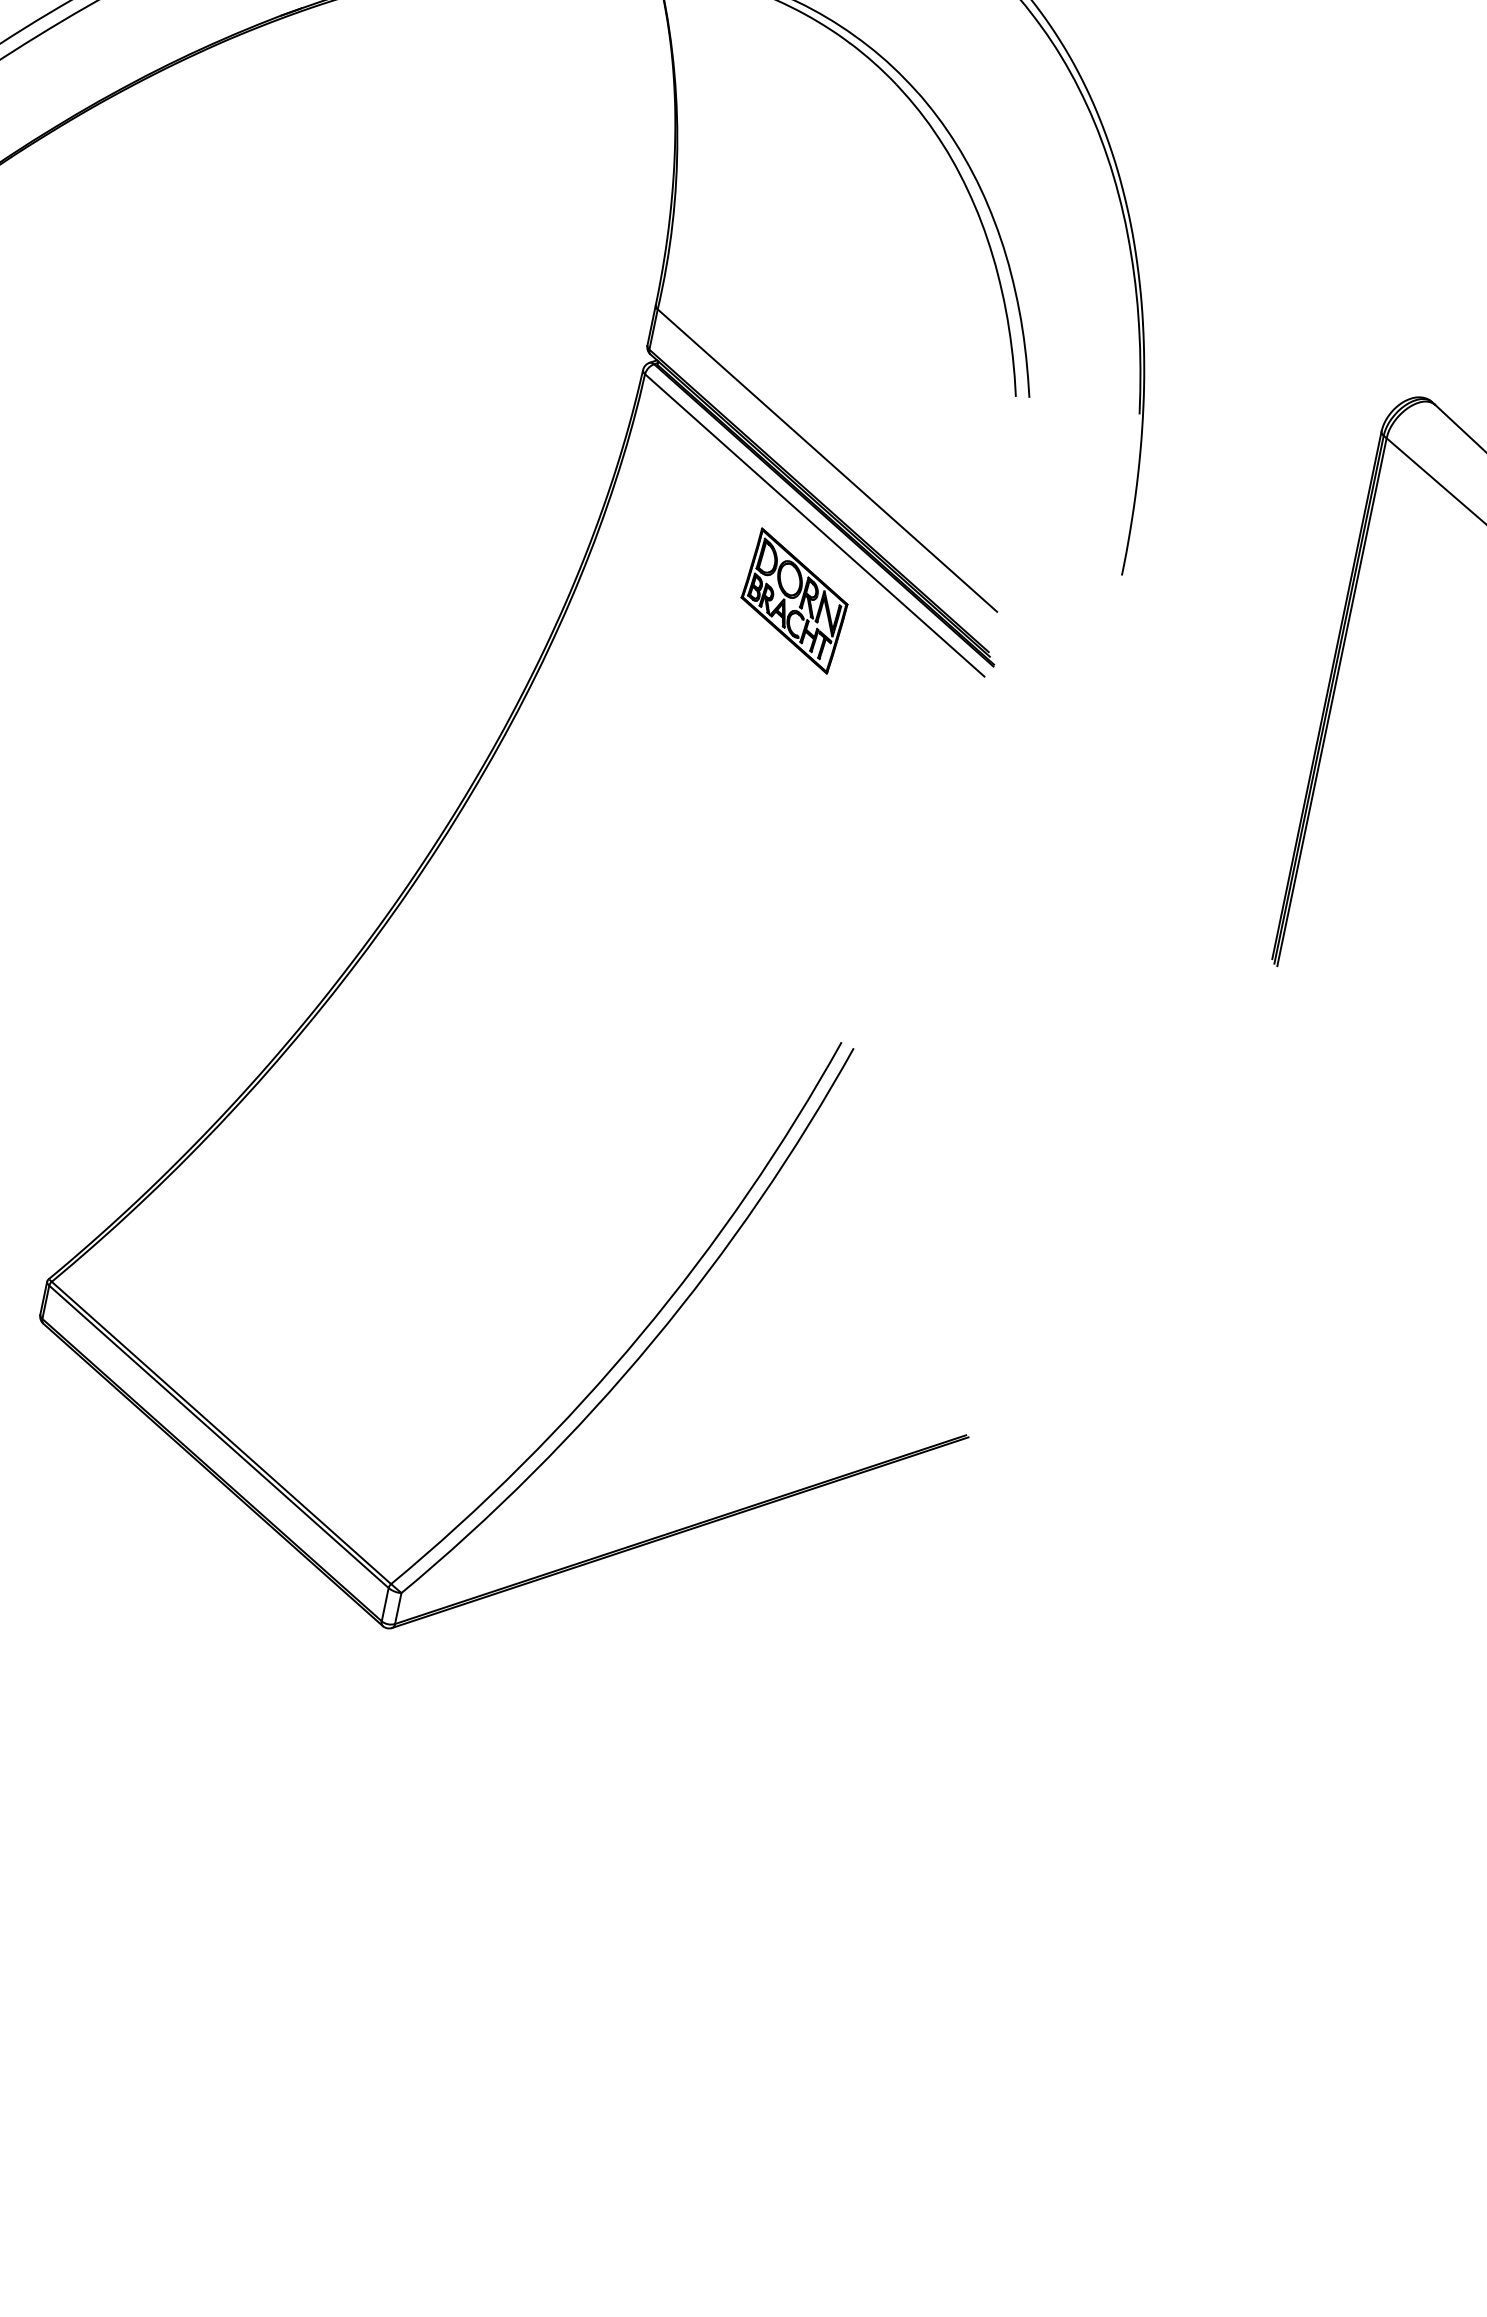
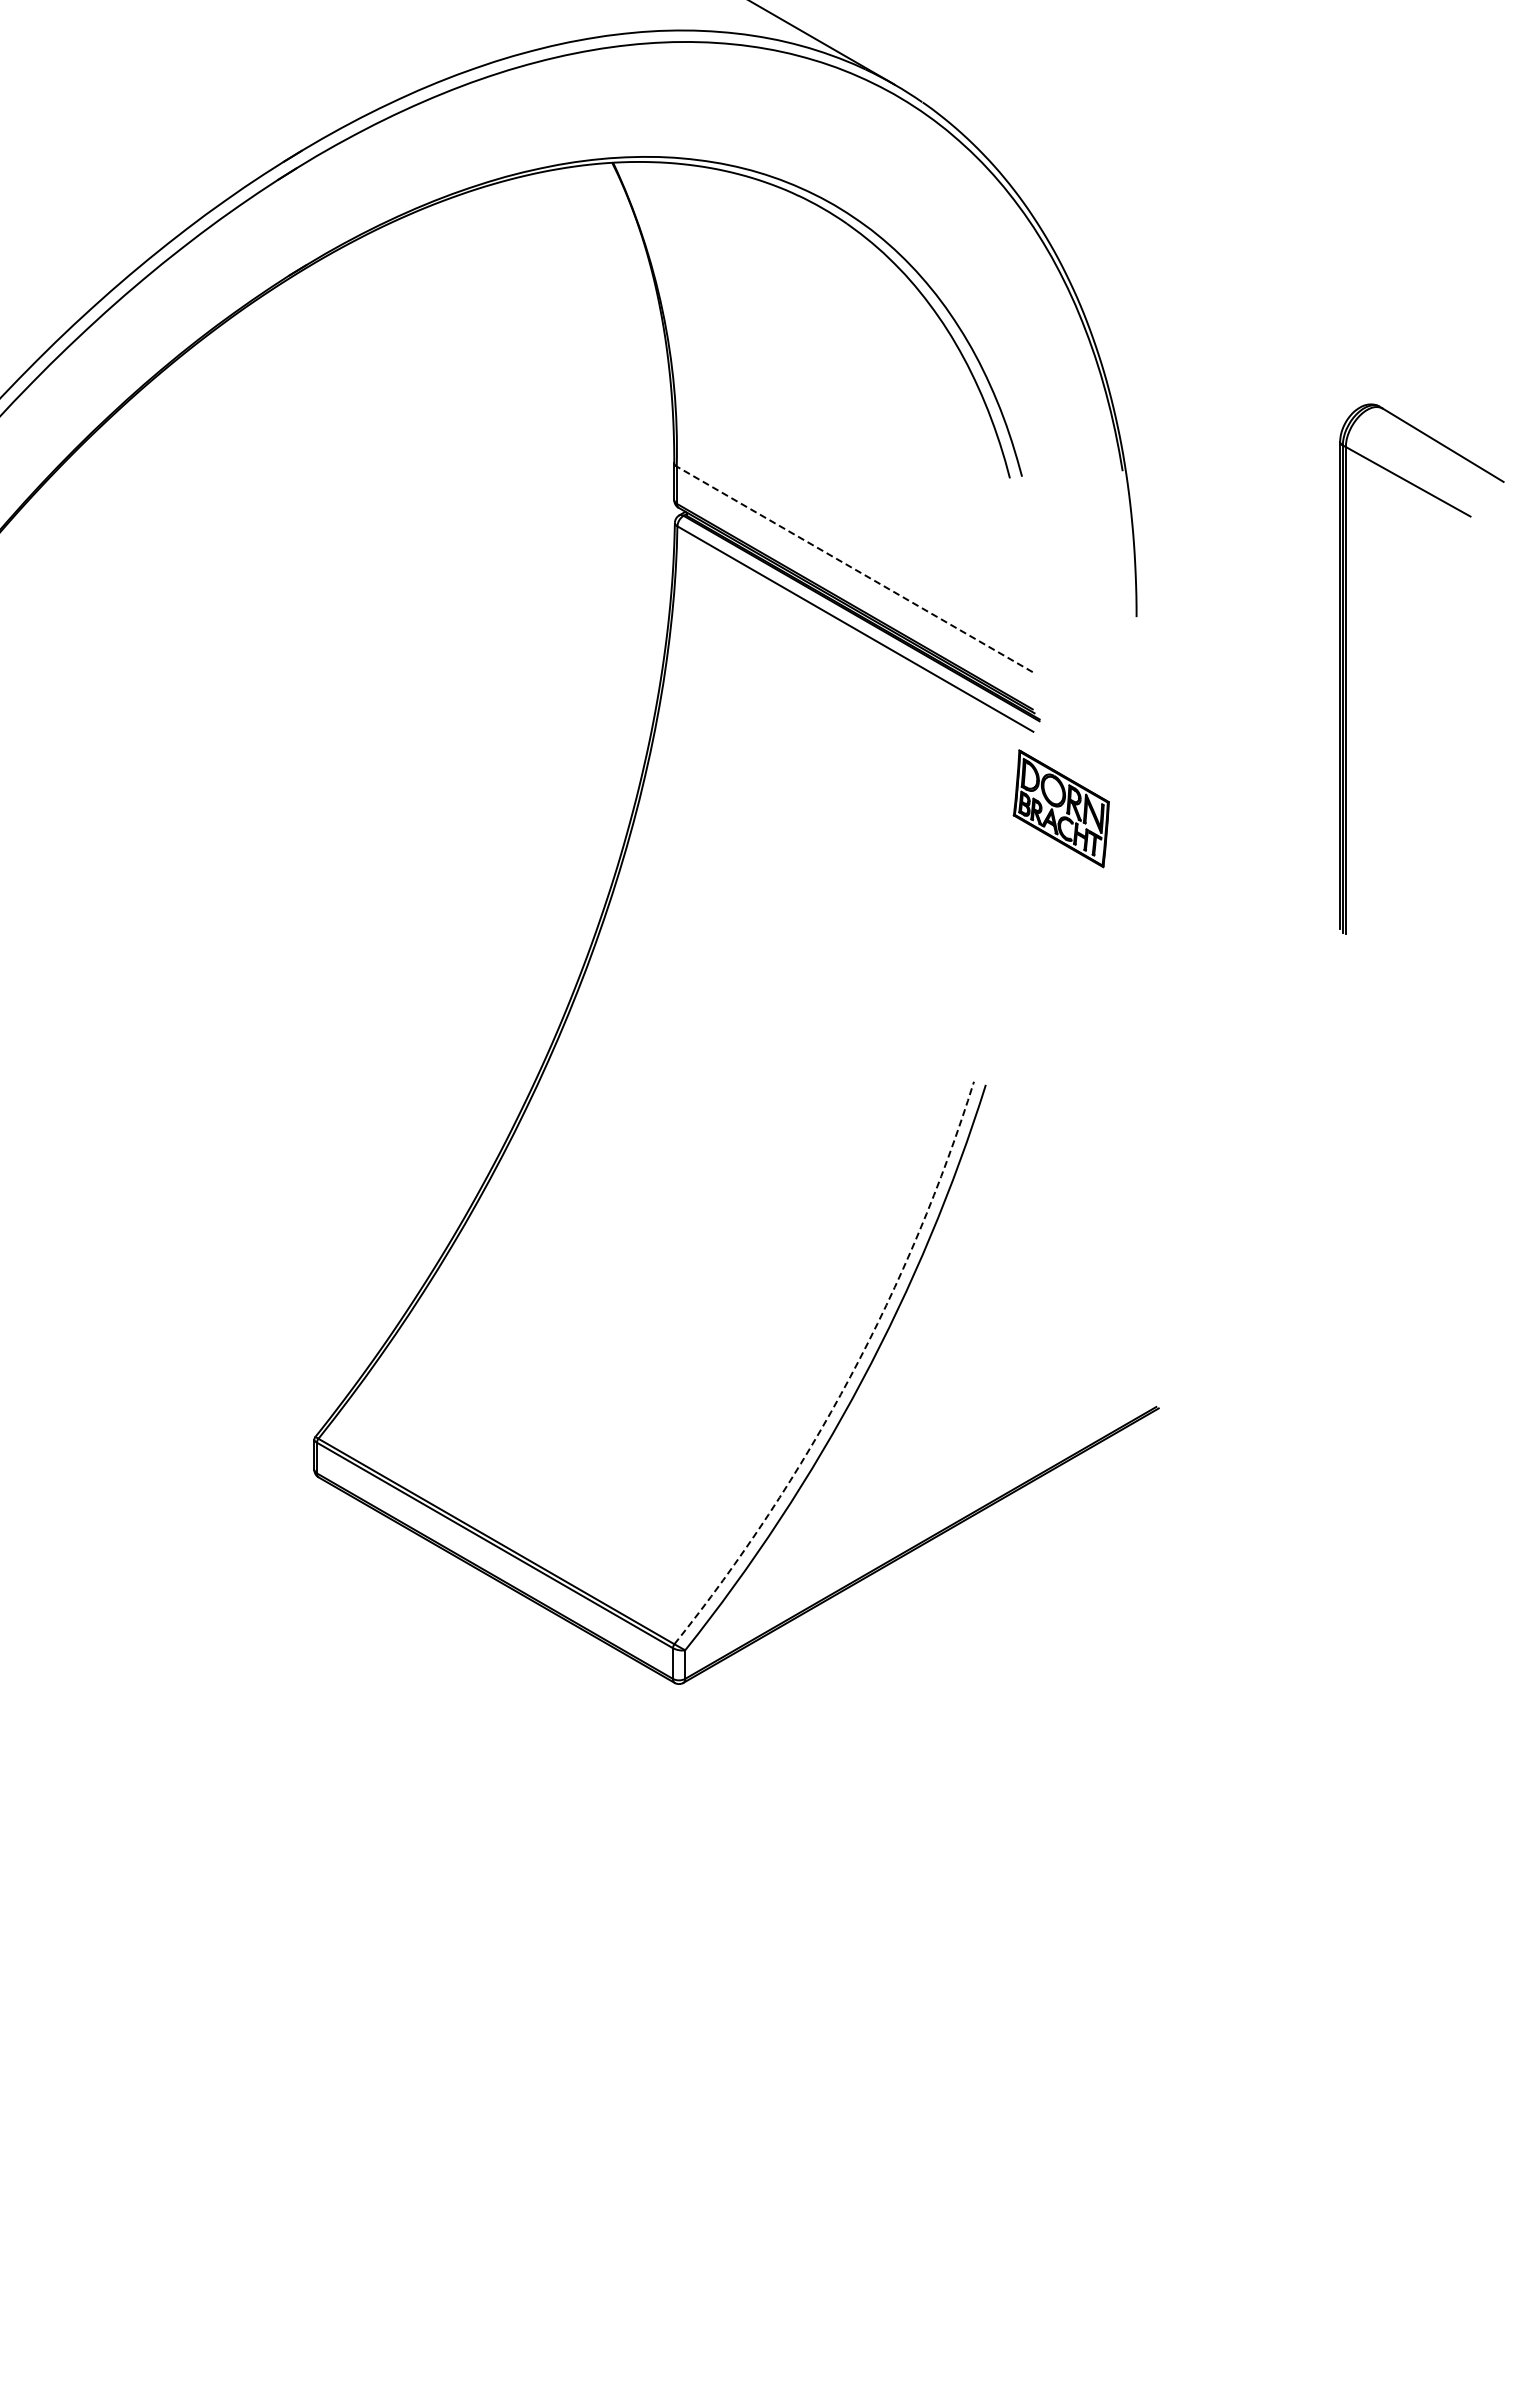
line: (827, 460) -> (854, 569), solid -> dashed
part: (793, 600) -> (1060, 808), moved
arc: (641, 1333) -> (850, 1376), solid -> dashed

